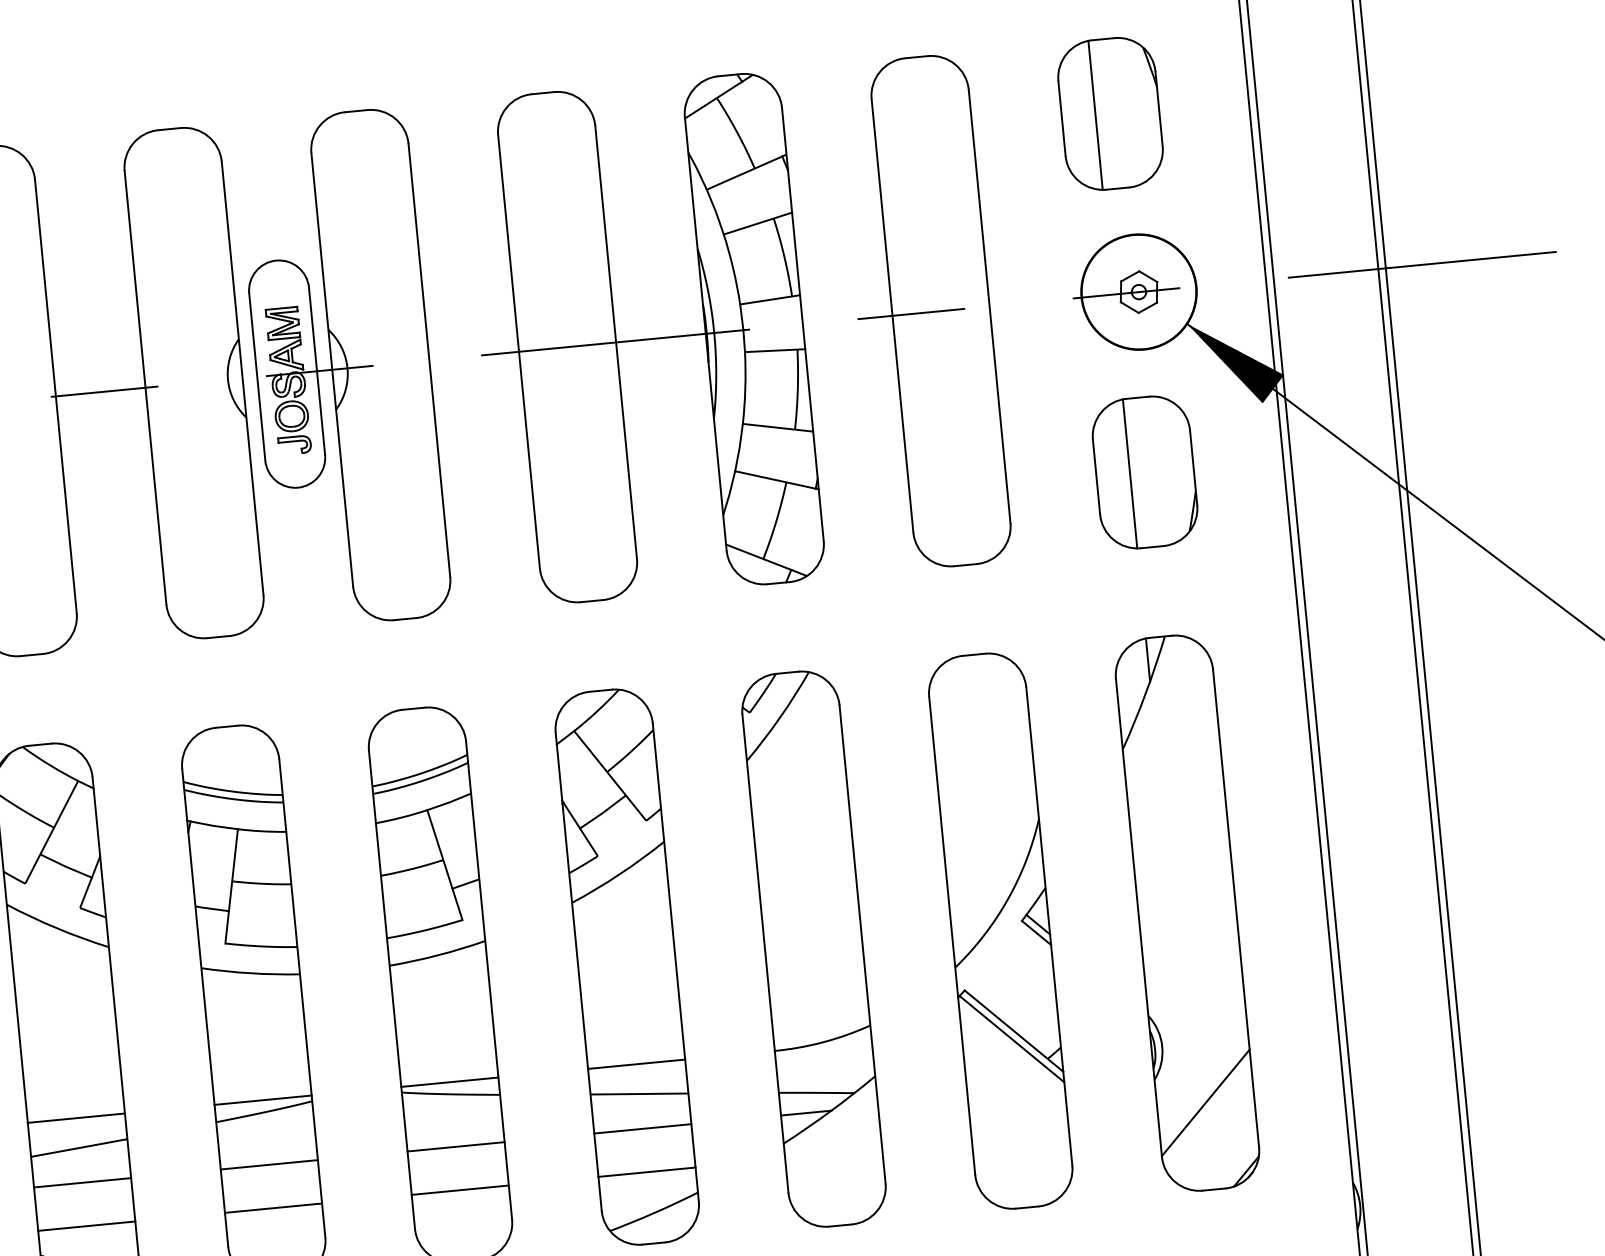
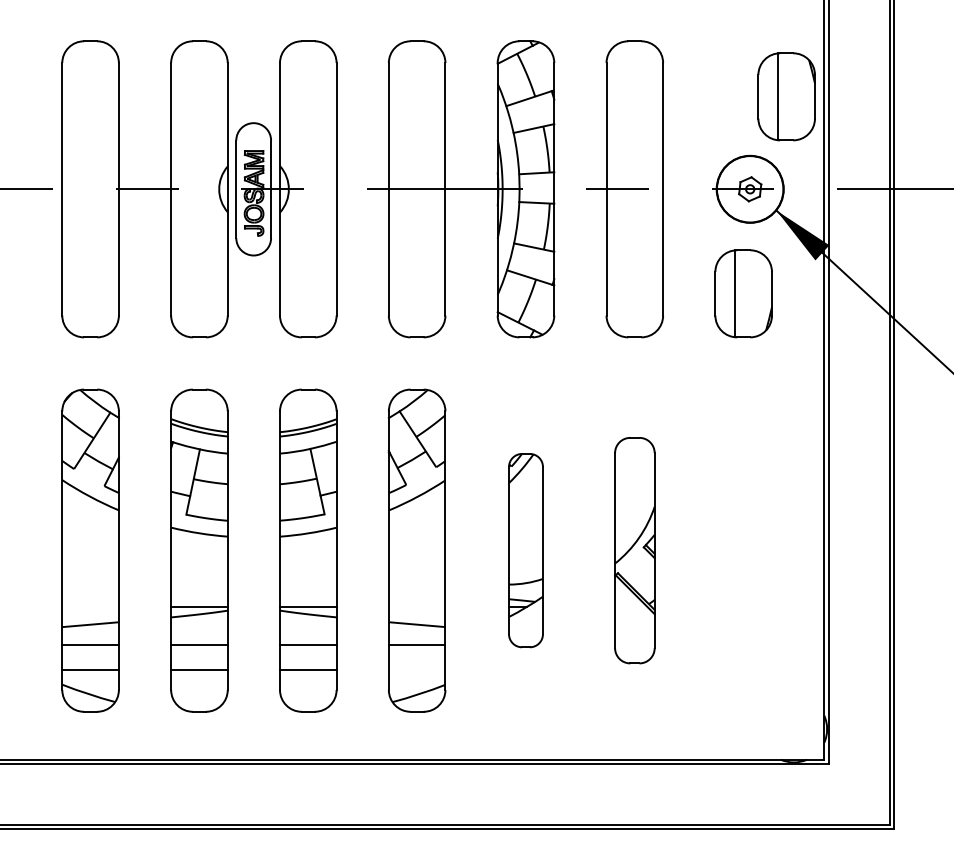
part: (1110, 113) -> (786, 96), moved
part: (1187, 912) -> (743, 550), removed
part: (1000, 930) -> (634, 550), size x0.7
part: (813, 948) -> (525, 550), size x0.6
line: (635, 1064) -> (416, 607), removed
line: (76, 1118) -> (90, 607), removed
line: (645, 1172) -> (416, 670), removed

